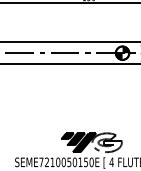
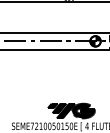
fill: (107, 142) -> (83, 110), added

